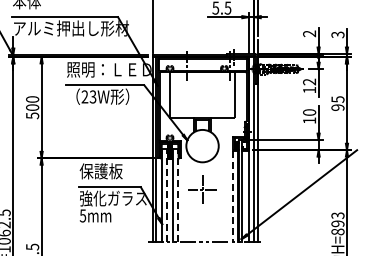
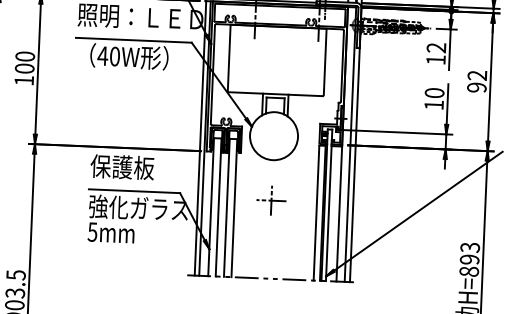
text: (88, 96) -> (108, 55), 23W -> 40W
text: (337, 99) -> (476, 75), 95 -> 92
text: (32, 115) -> (24, 80), 500 -> 100
part: (202, 189) -> (271, 200), size x0.71
line: (167, 195) -> (219, 207), dashed -> solid
line: (177, 195) -> (233, 207), dashed -> solid
line: (233, 196) -> (316, 212), dashed -> solid

